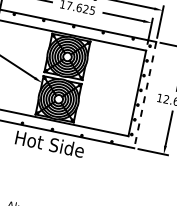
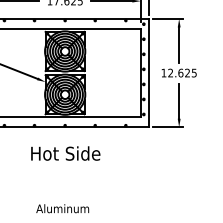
line: (145, 95) -> (149, 73), dashed -> solid
text: (49, 144) -> (65, 153), moved

